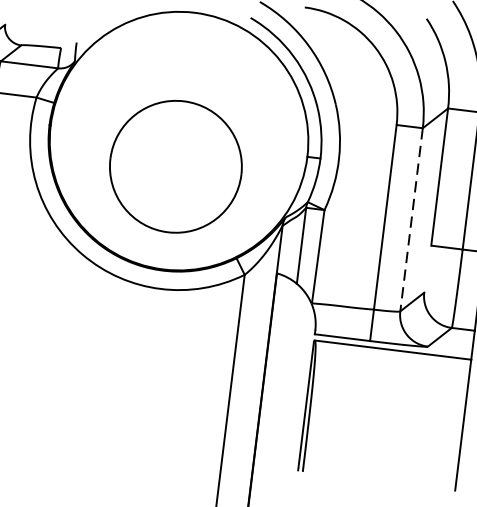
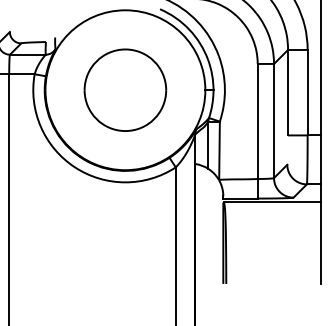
part: (176, 165) -> (125, 89), moved
line: (412, 220) -> (274, 121), dashed -> solid

